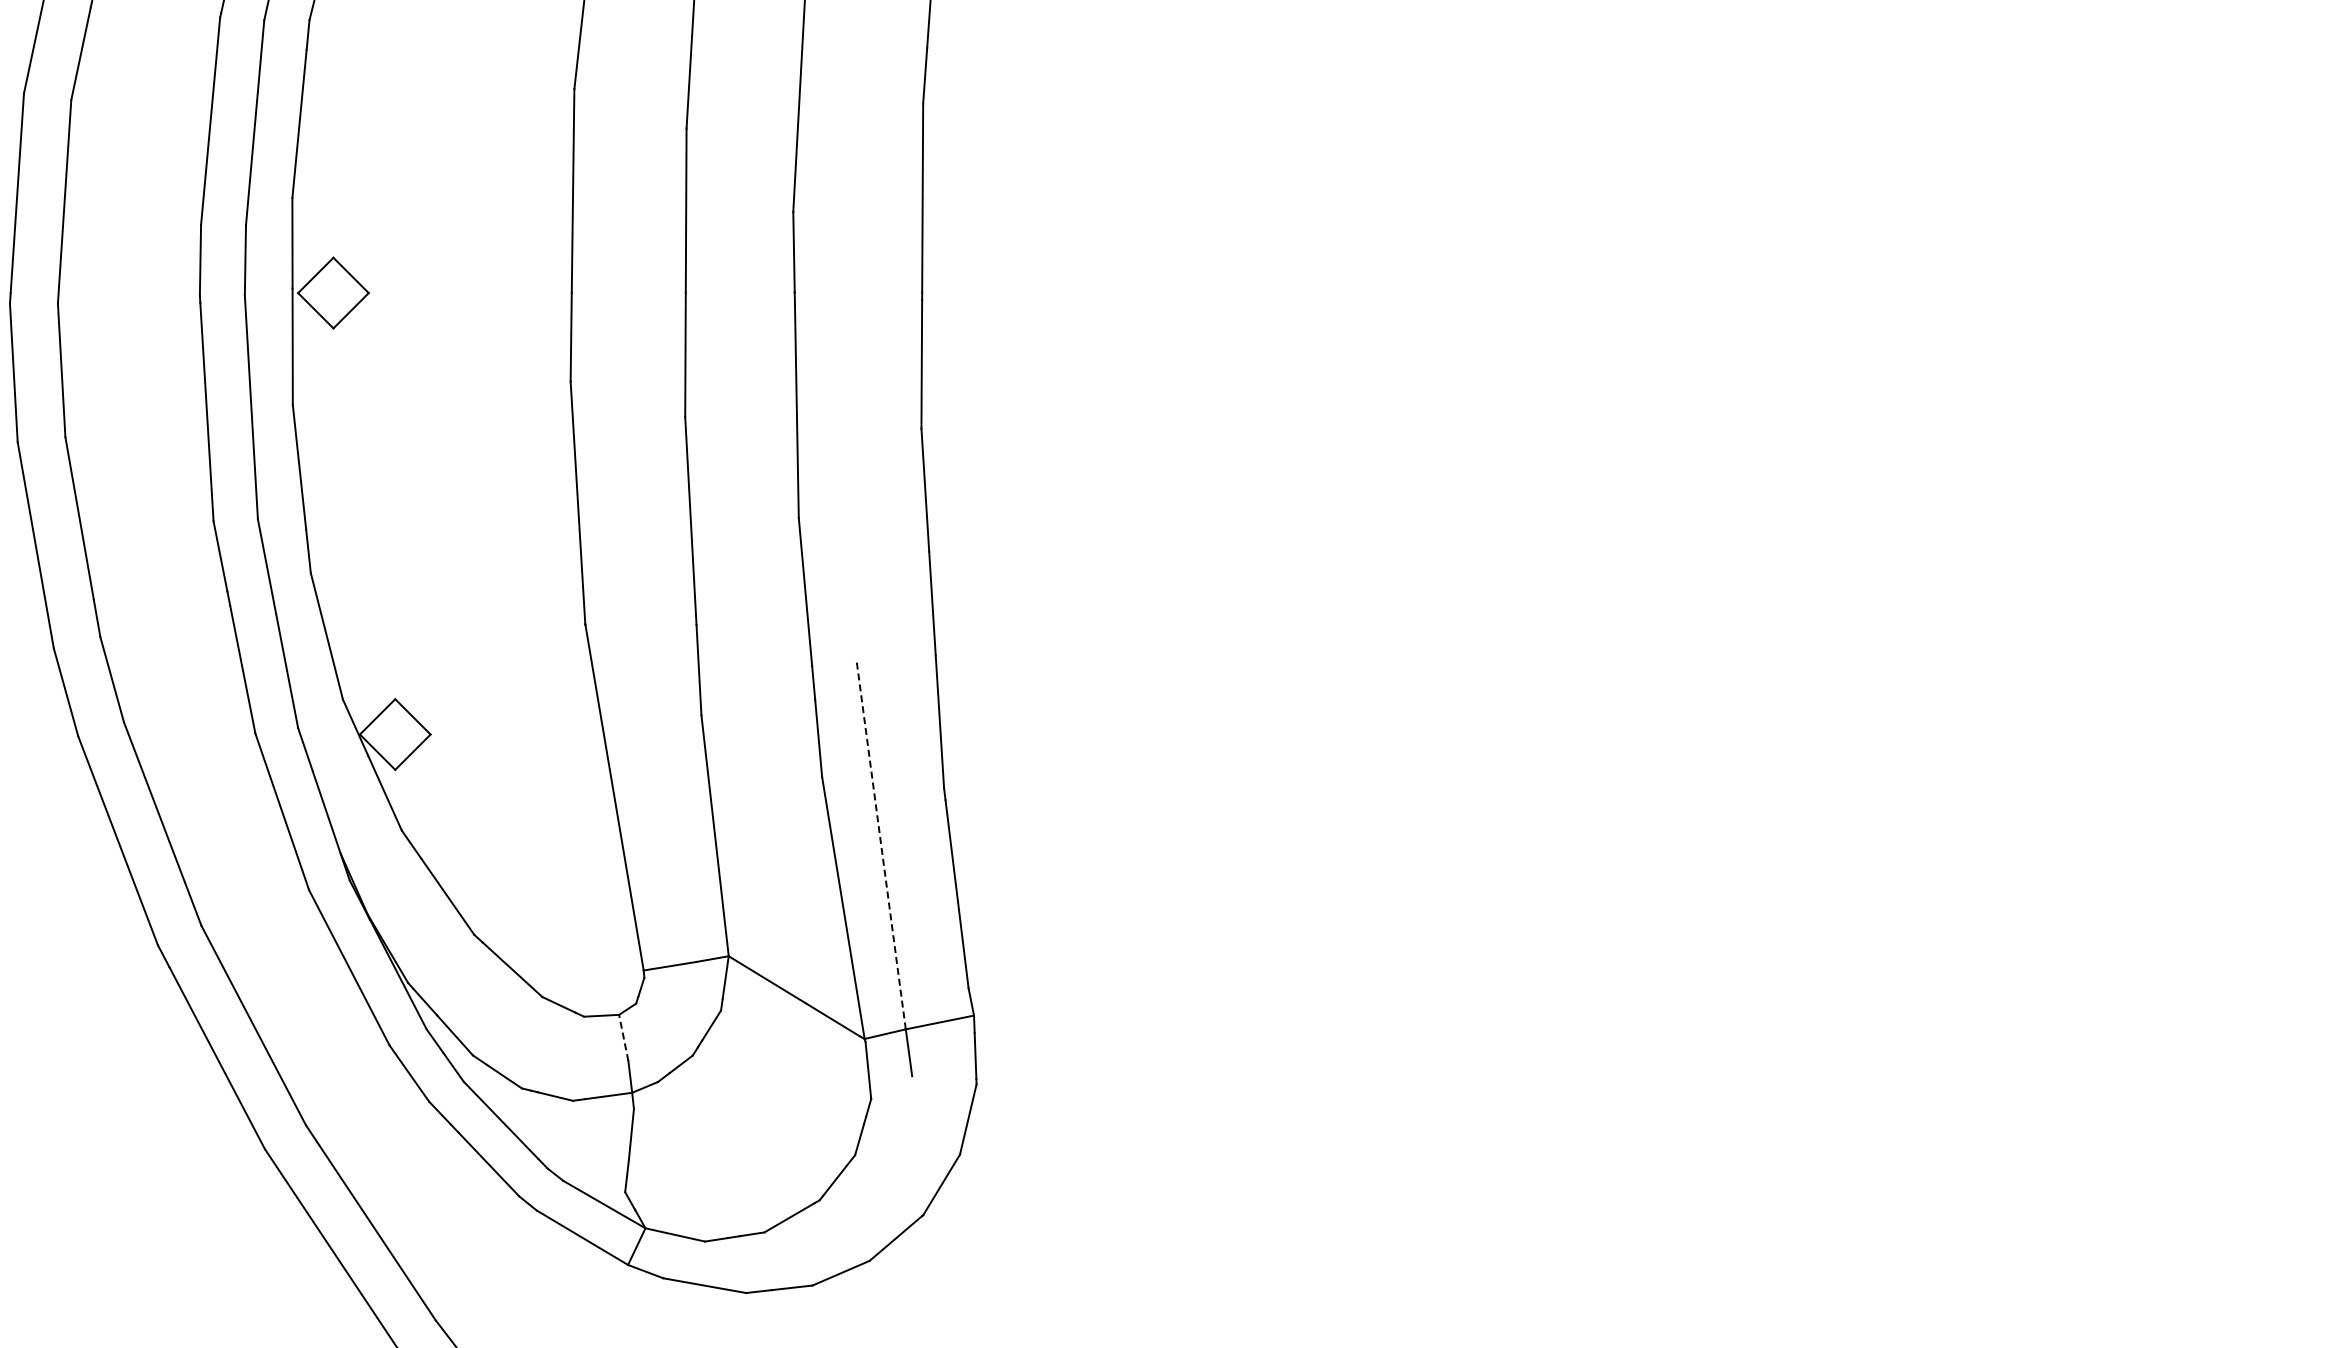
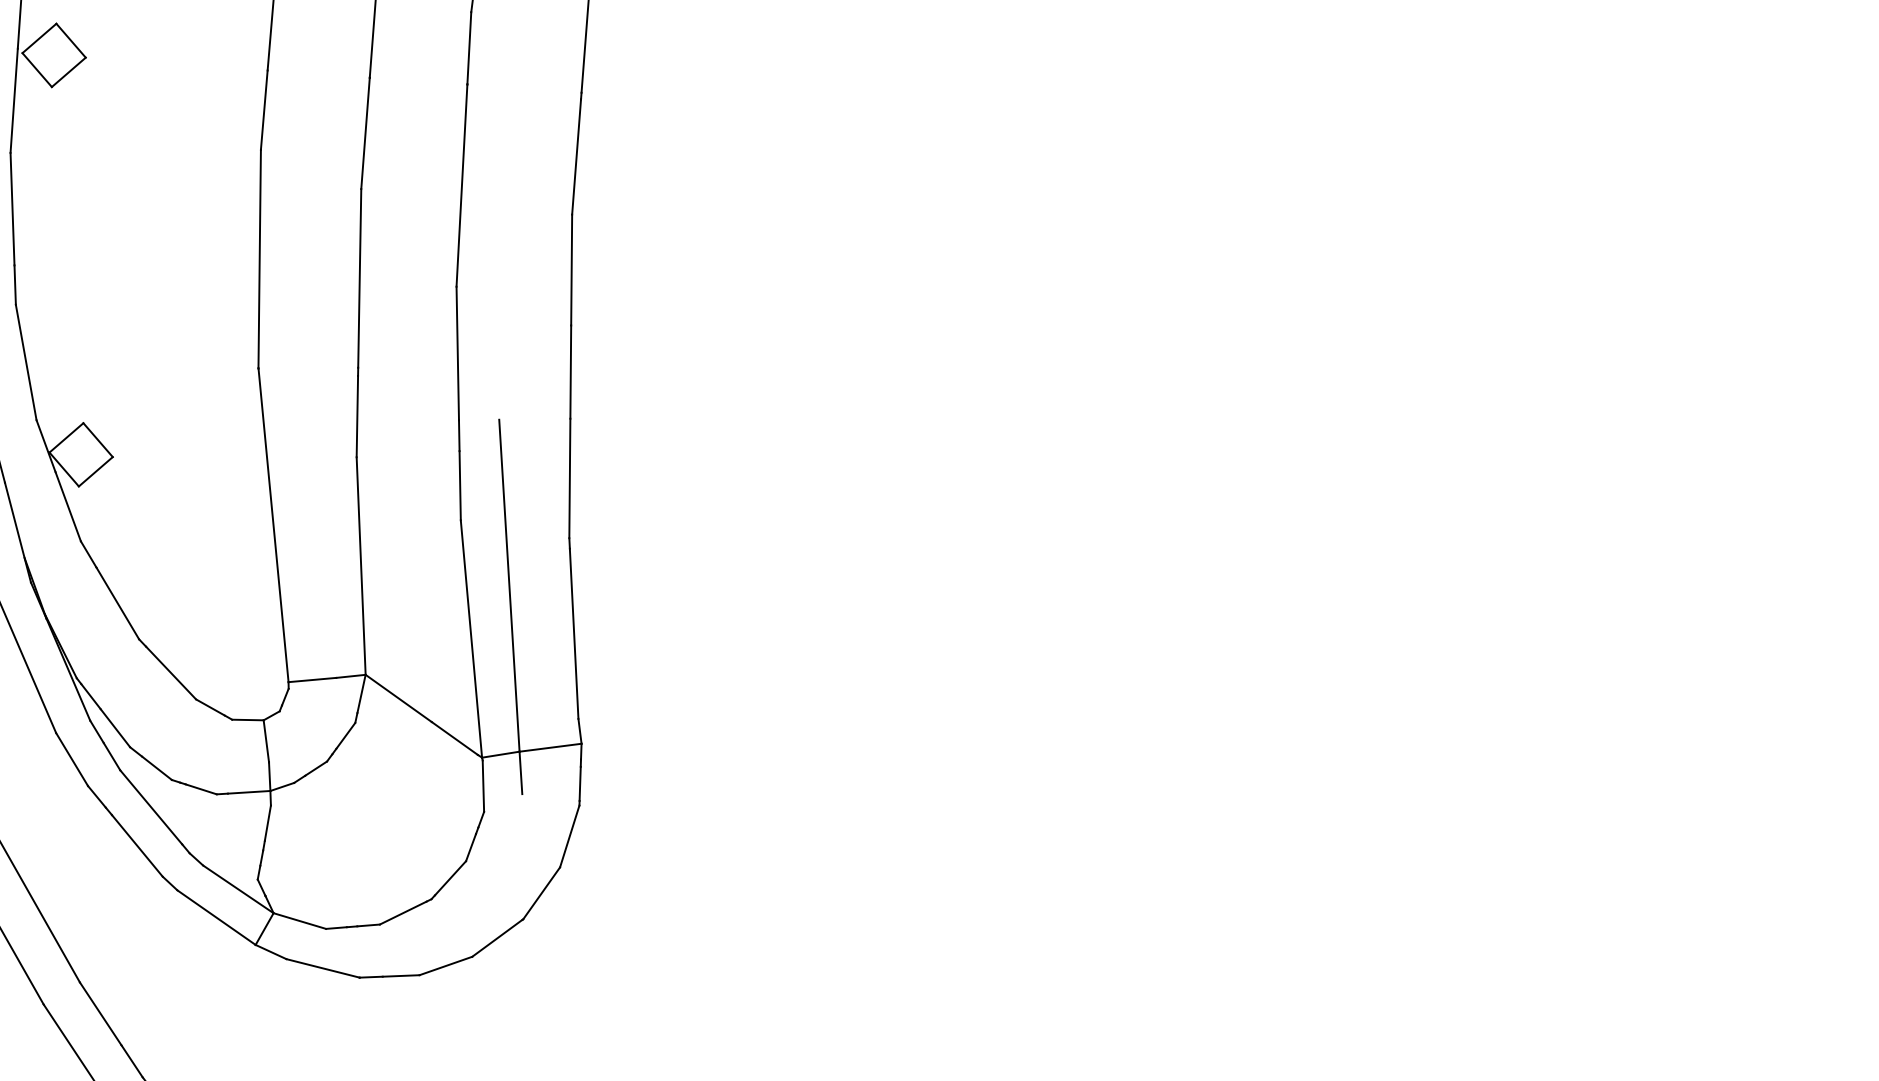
line: (881, 845) -> (509, 585), dashed -> solid
line: (623, 1037) -> (266, 740), dashed -> solid

